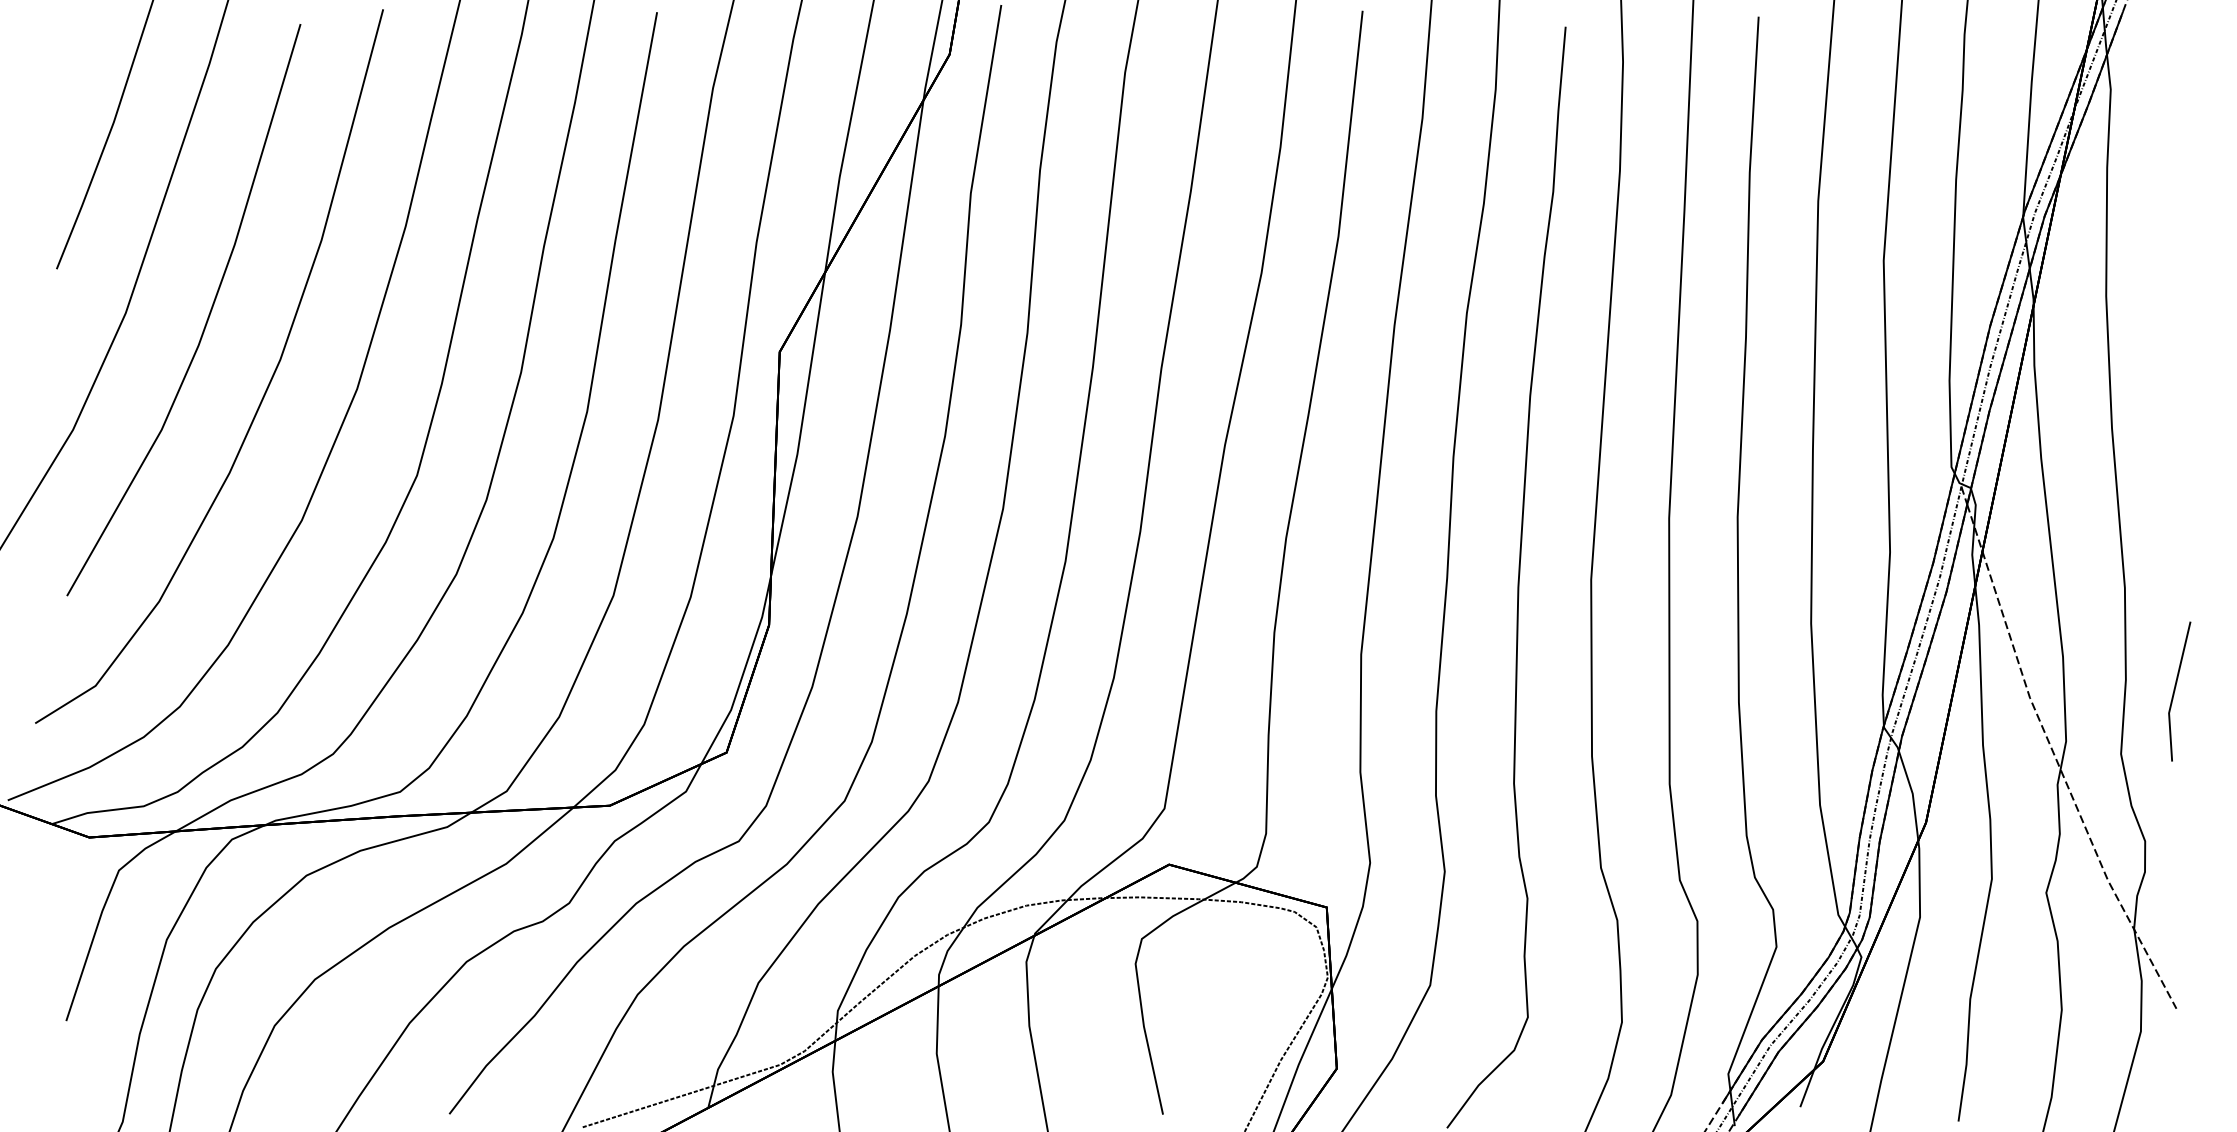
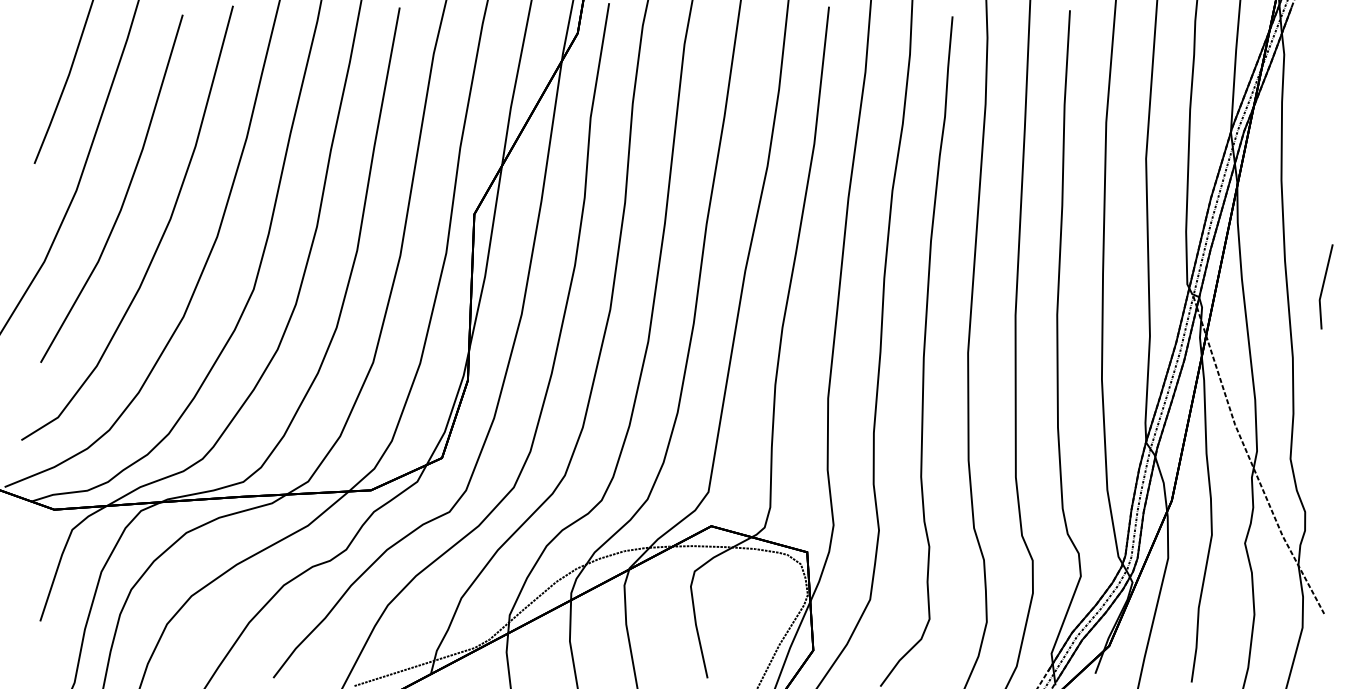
line: (2176, 689) -> (1324, 285), moved

